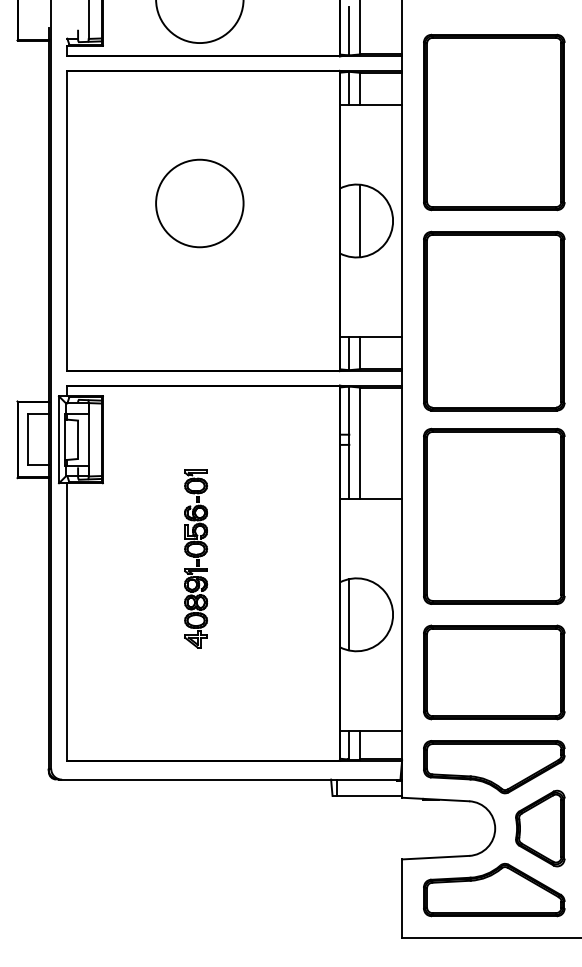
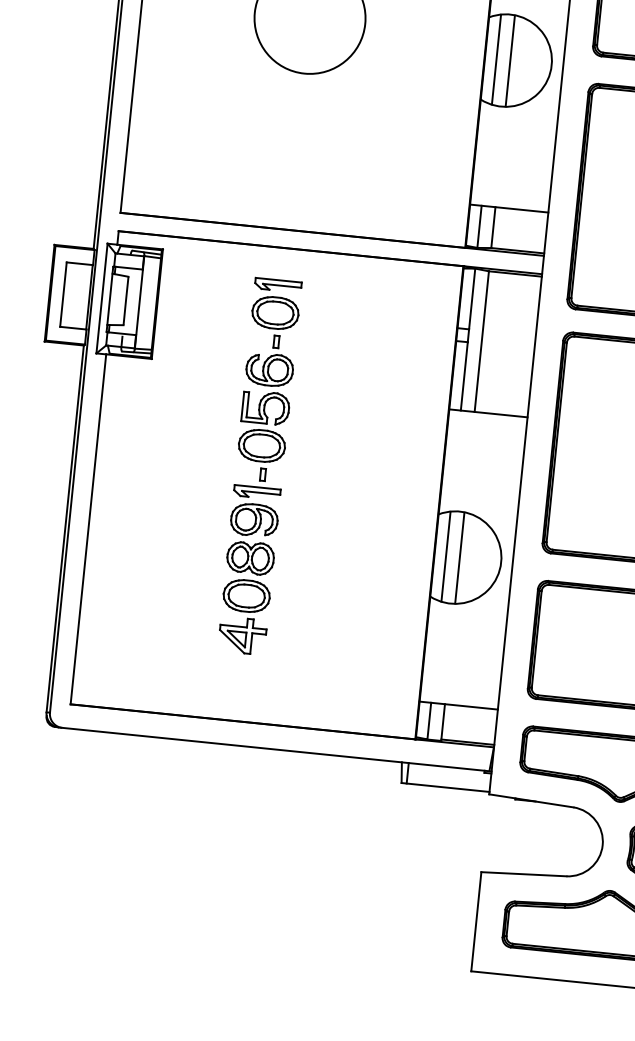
line: (349, 220) -> (496, 59), added
part: (195, 558) -> (259, 465), size x1.67
line: (360, 614) -> (460, 557), added

